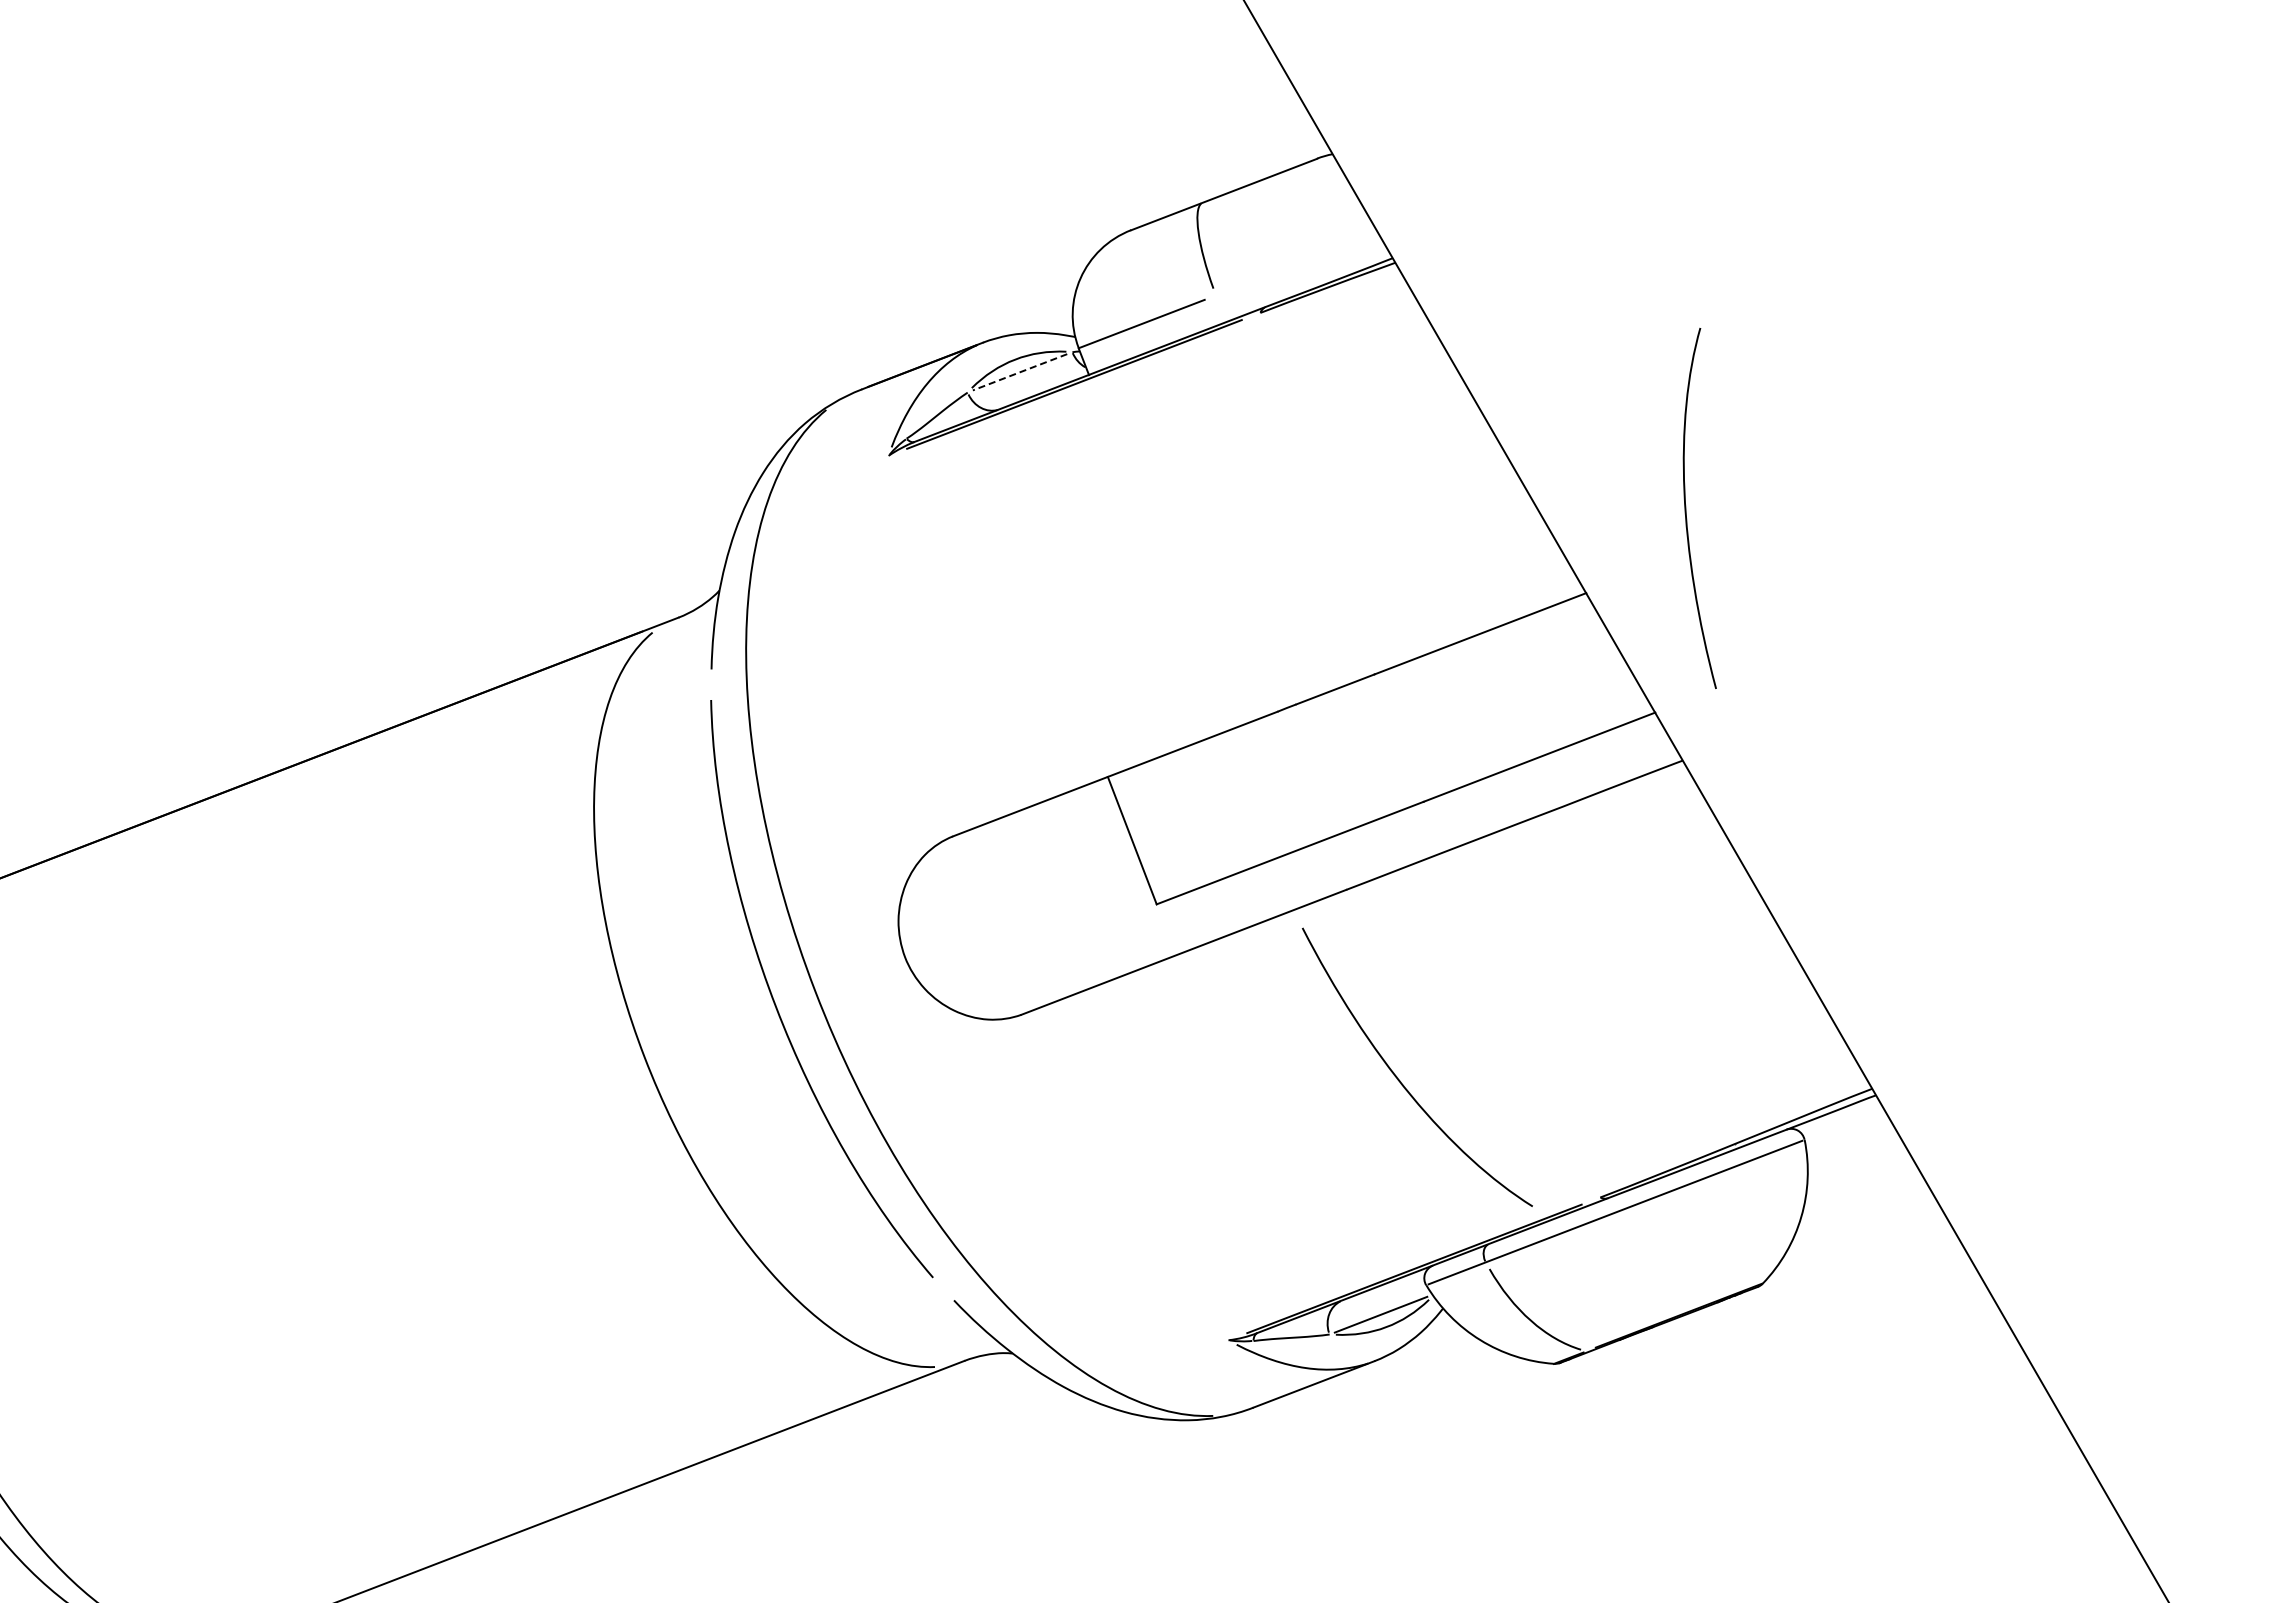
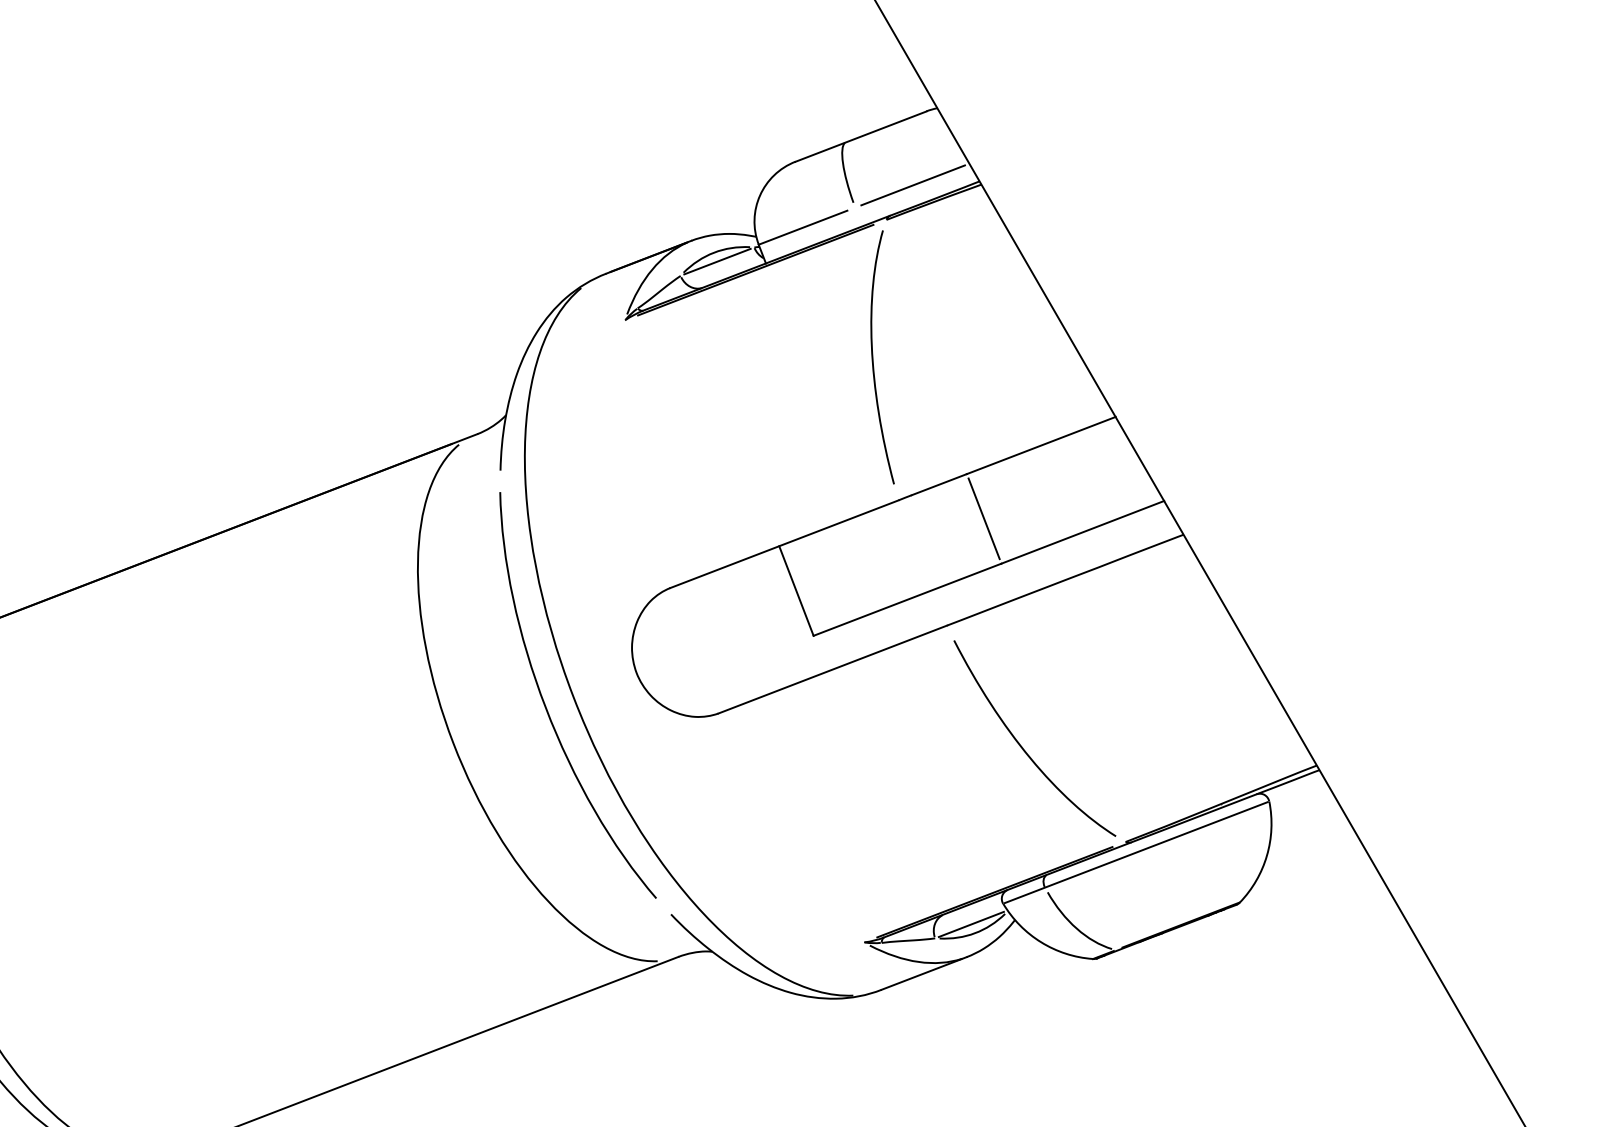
line: (1297, 263) -> (912, 185), added
line: (1020, 372) -> (717, 261), dashed -> solid
curve: (1686, 507) -> (873, 356), moved
line: (1399, 737) -> (984, 518), added
curve: (1400, 1080) -> (1023, 747), moved

